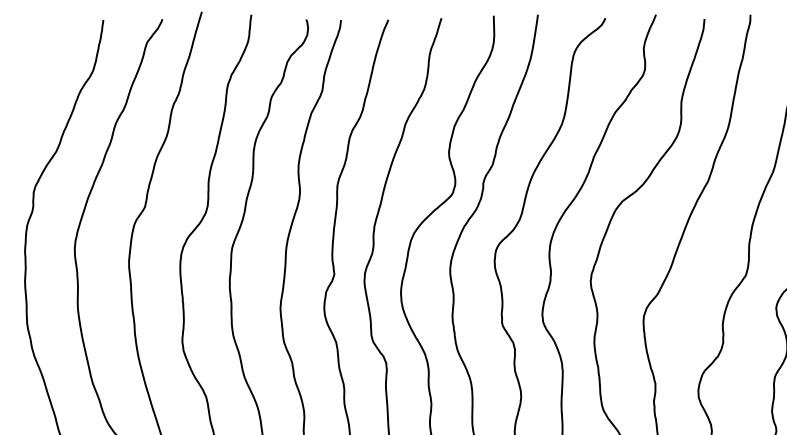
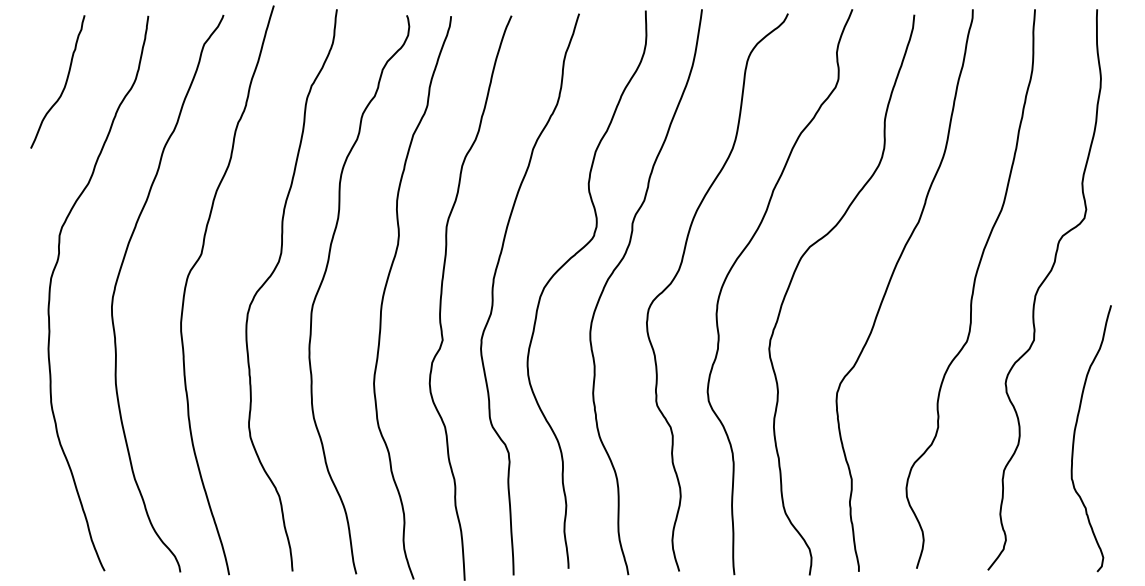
curve: (37, 73) -> (64, 84), added

